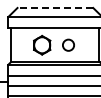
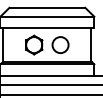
line: (55, 7) -> (47, 7), dashed -> solid
circle: (68, 44) -> (60, 44), size x1.43

